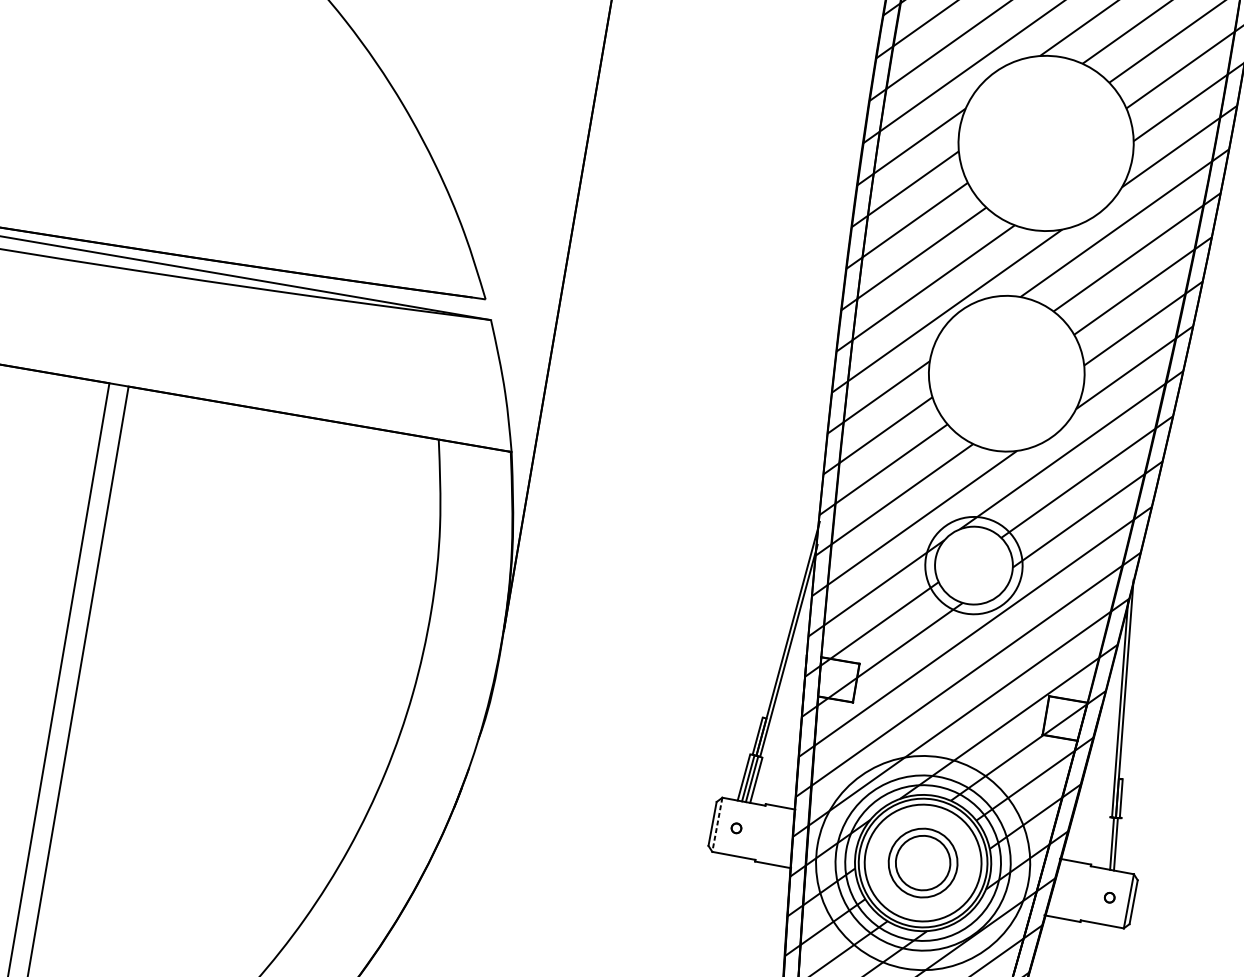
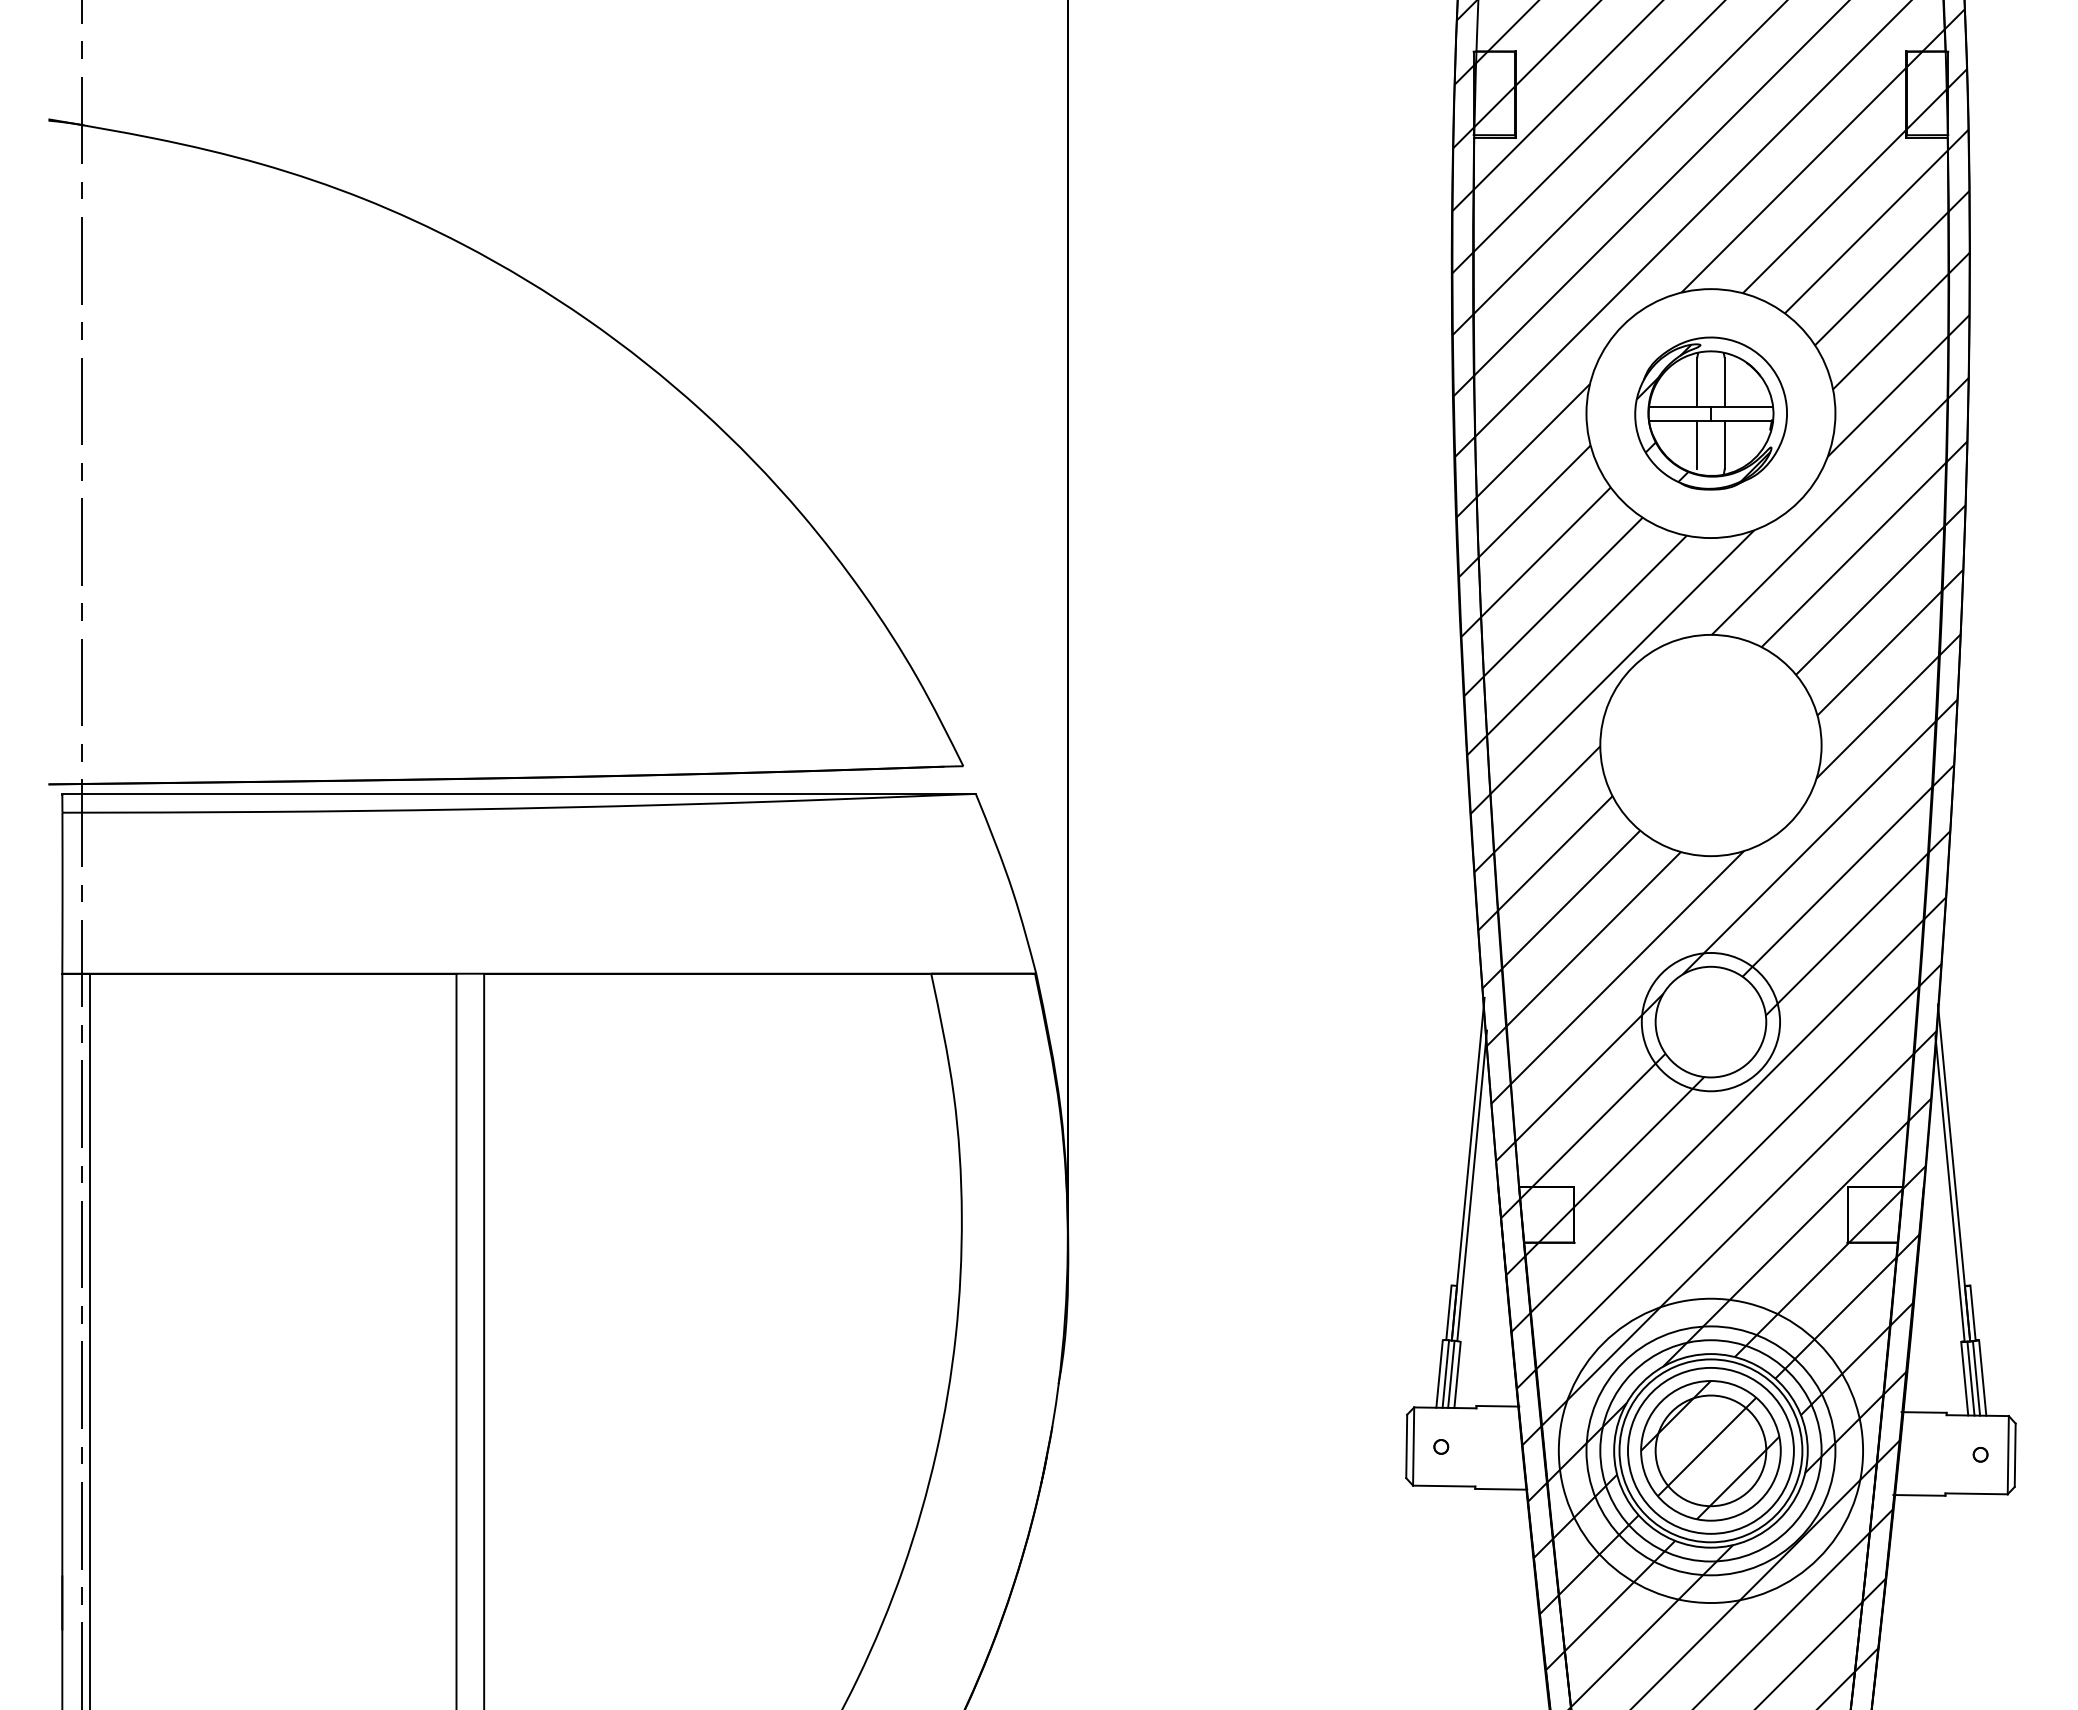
part: (1045, 143) -> (1710, 413), added
line: (717, 825) -> (1413, 1447), dashed -> solid
line: (1107, 842) -> (1964, 1378), added
line: (1120, 844) -> (1982, 1377), added
part: (922, 862) -> (1710, 1450), size x1.43

